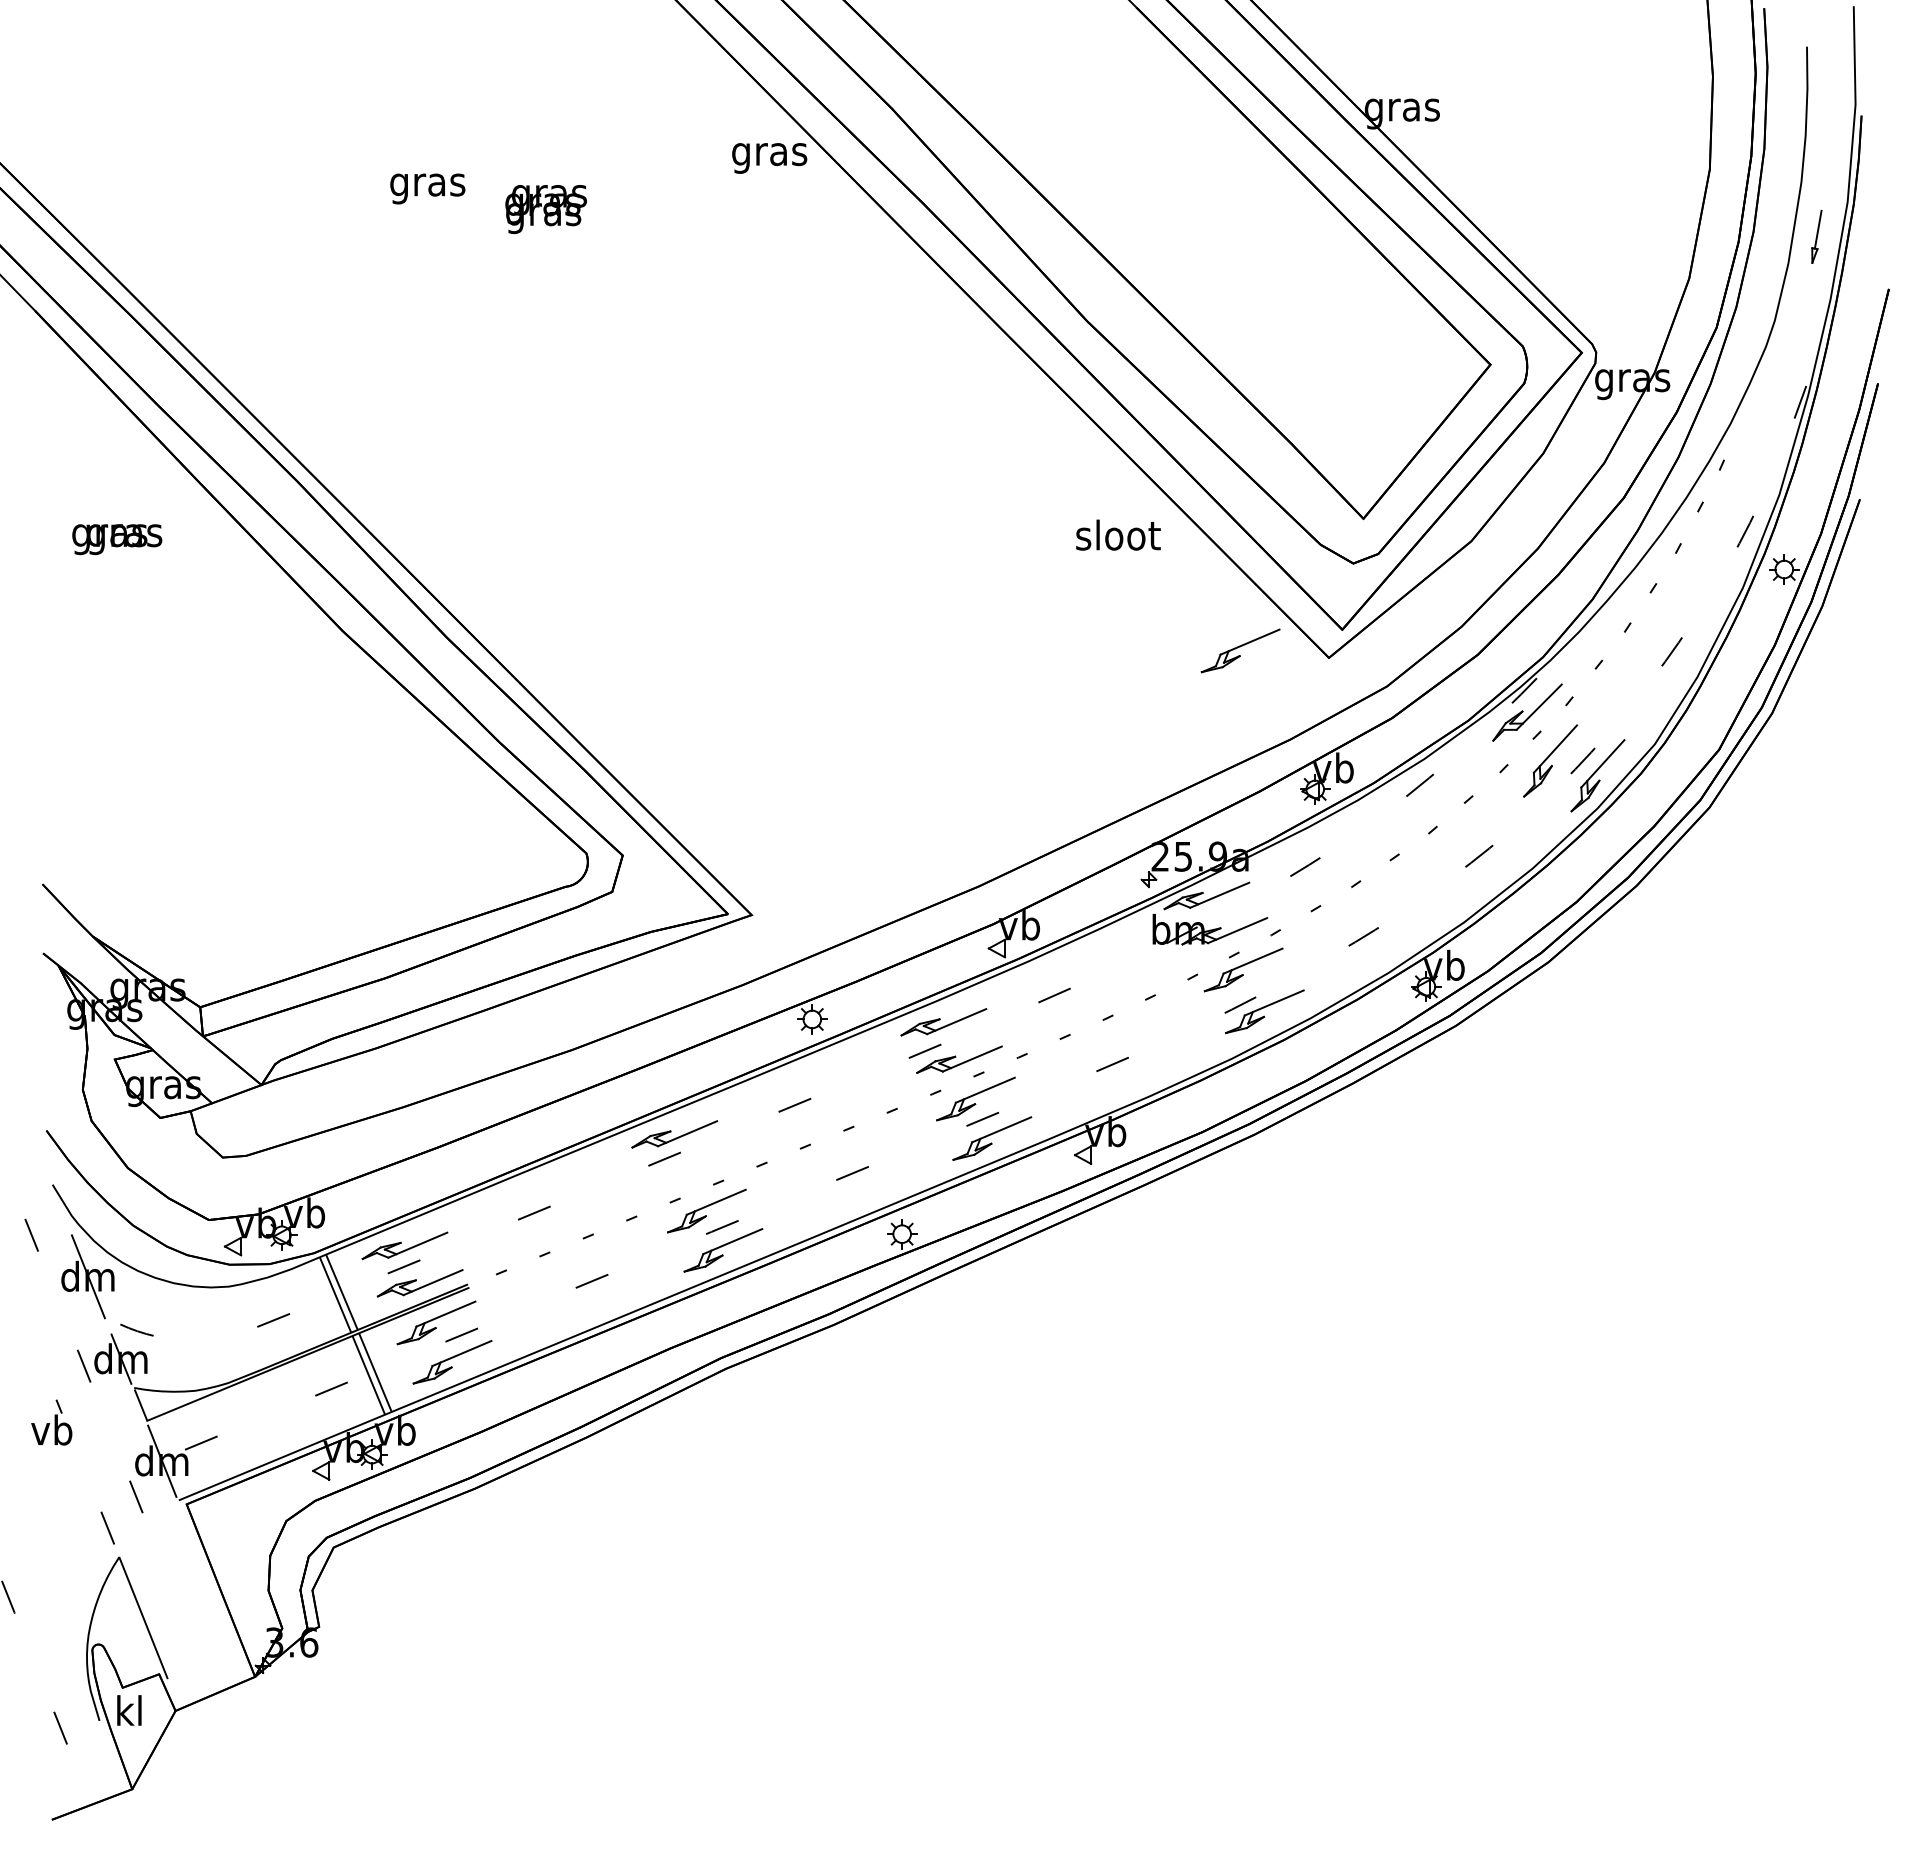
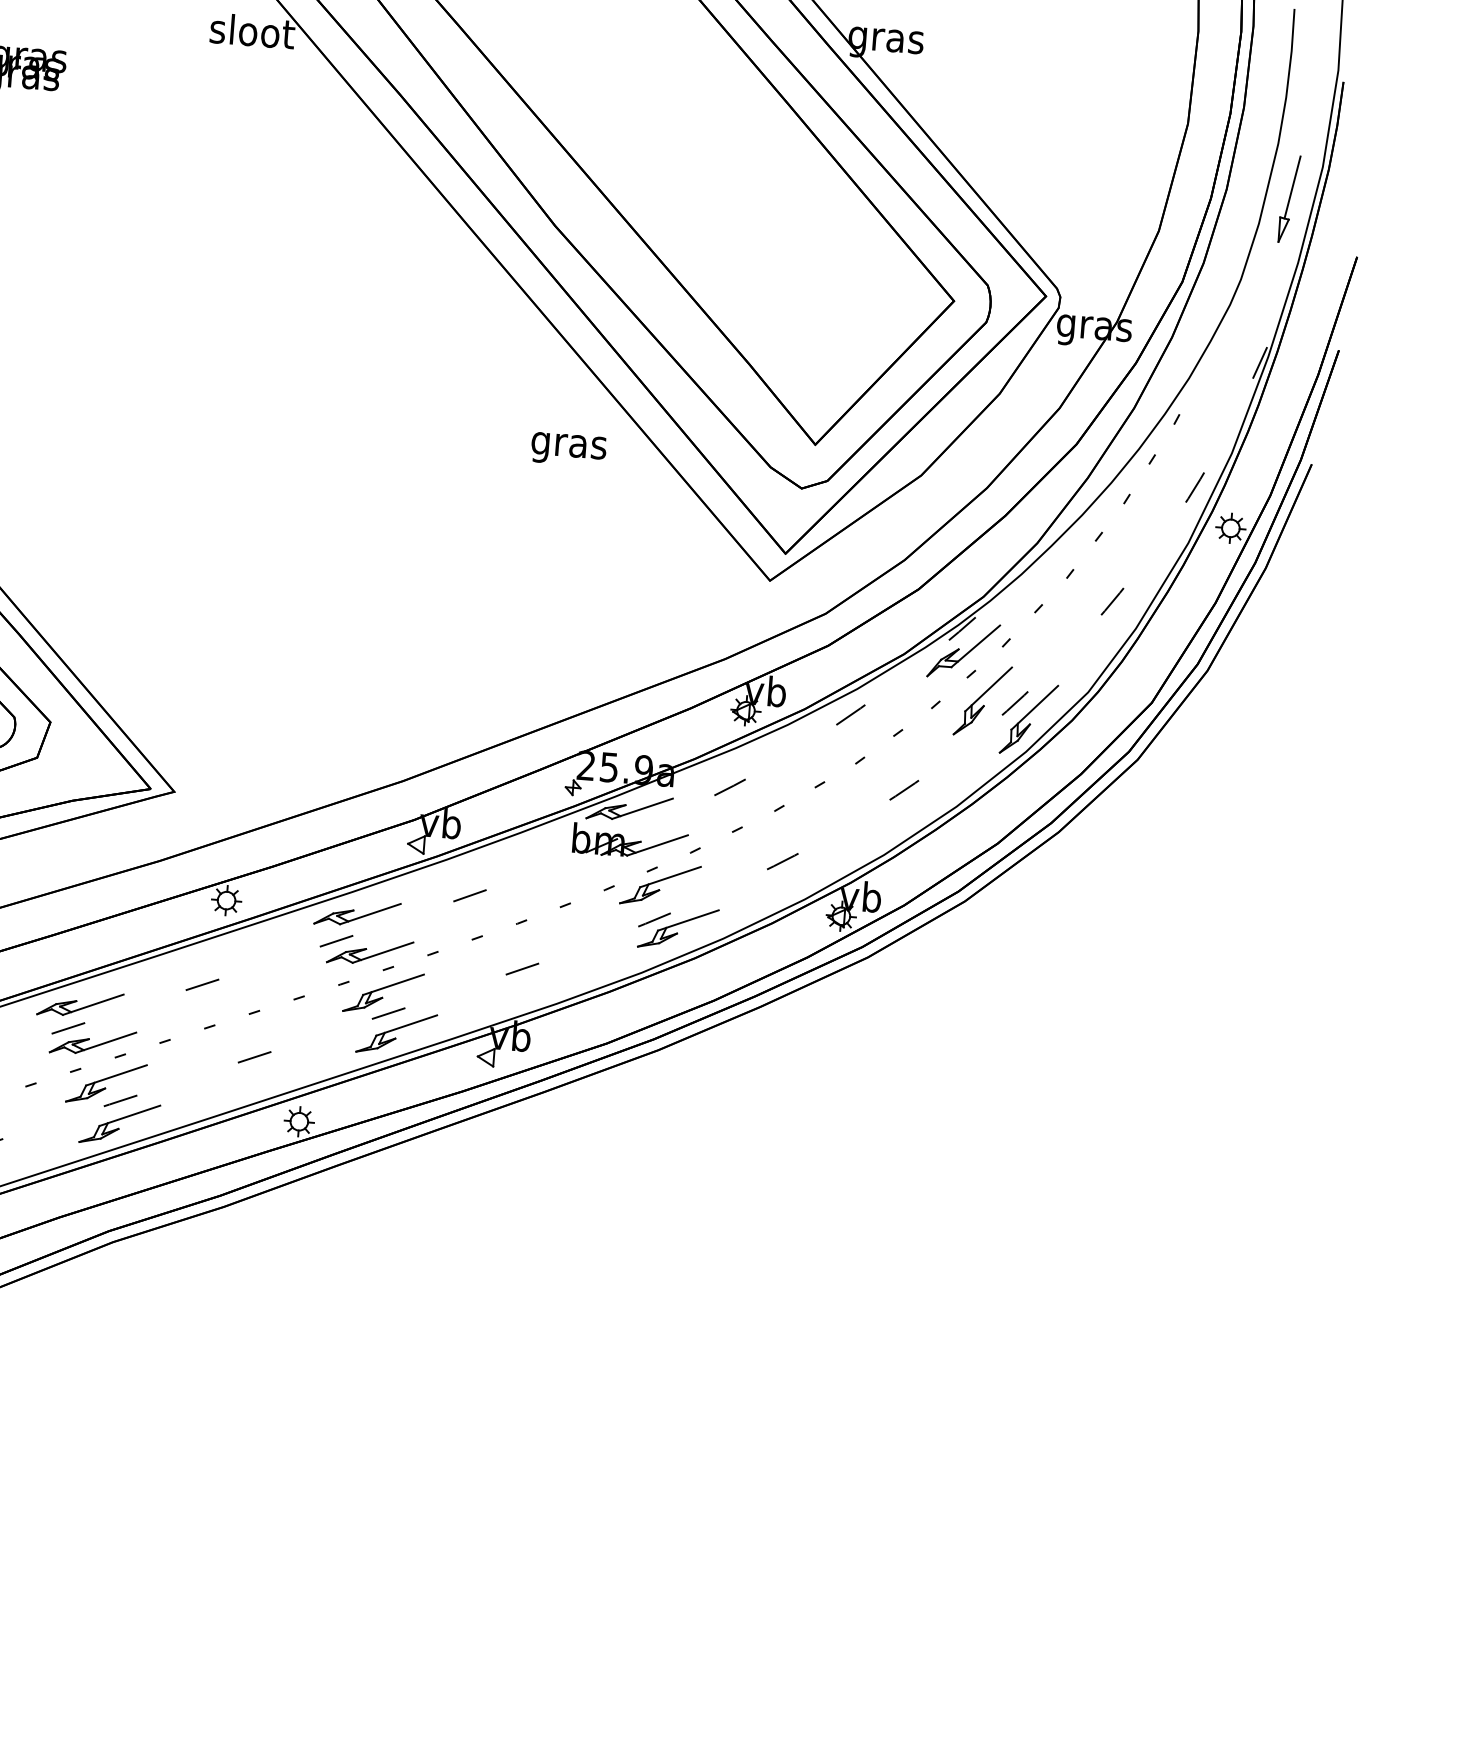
text: (769, 154) -> (251, 34), gras -> sloot
part: (1816, 236) -> (1289, 198), size x1.67
text: (1118, 538) -> (569, 445), sloot -> gras
part: (1240, 650) -> (682, 566), removed
part: (690, 1171) -> (93, 1042), added

